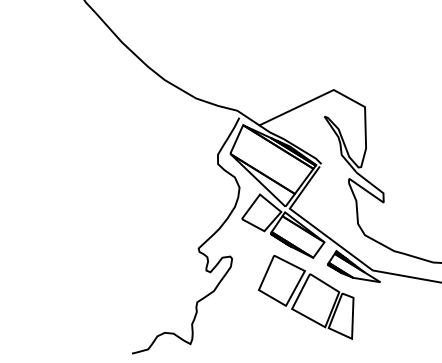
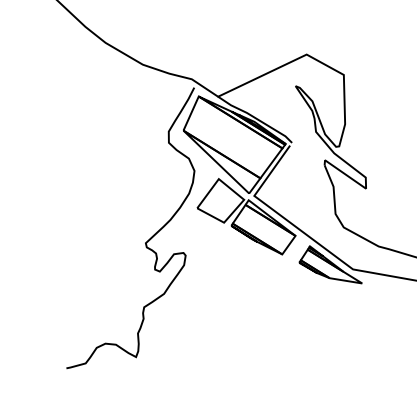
part: (306, 297) -> (274, 301), removed

